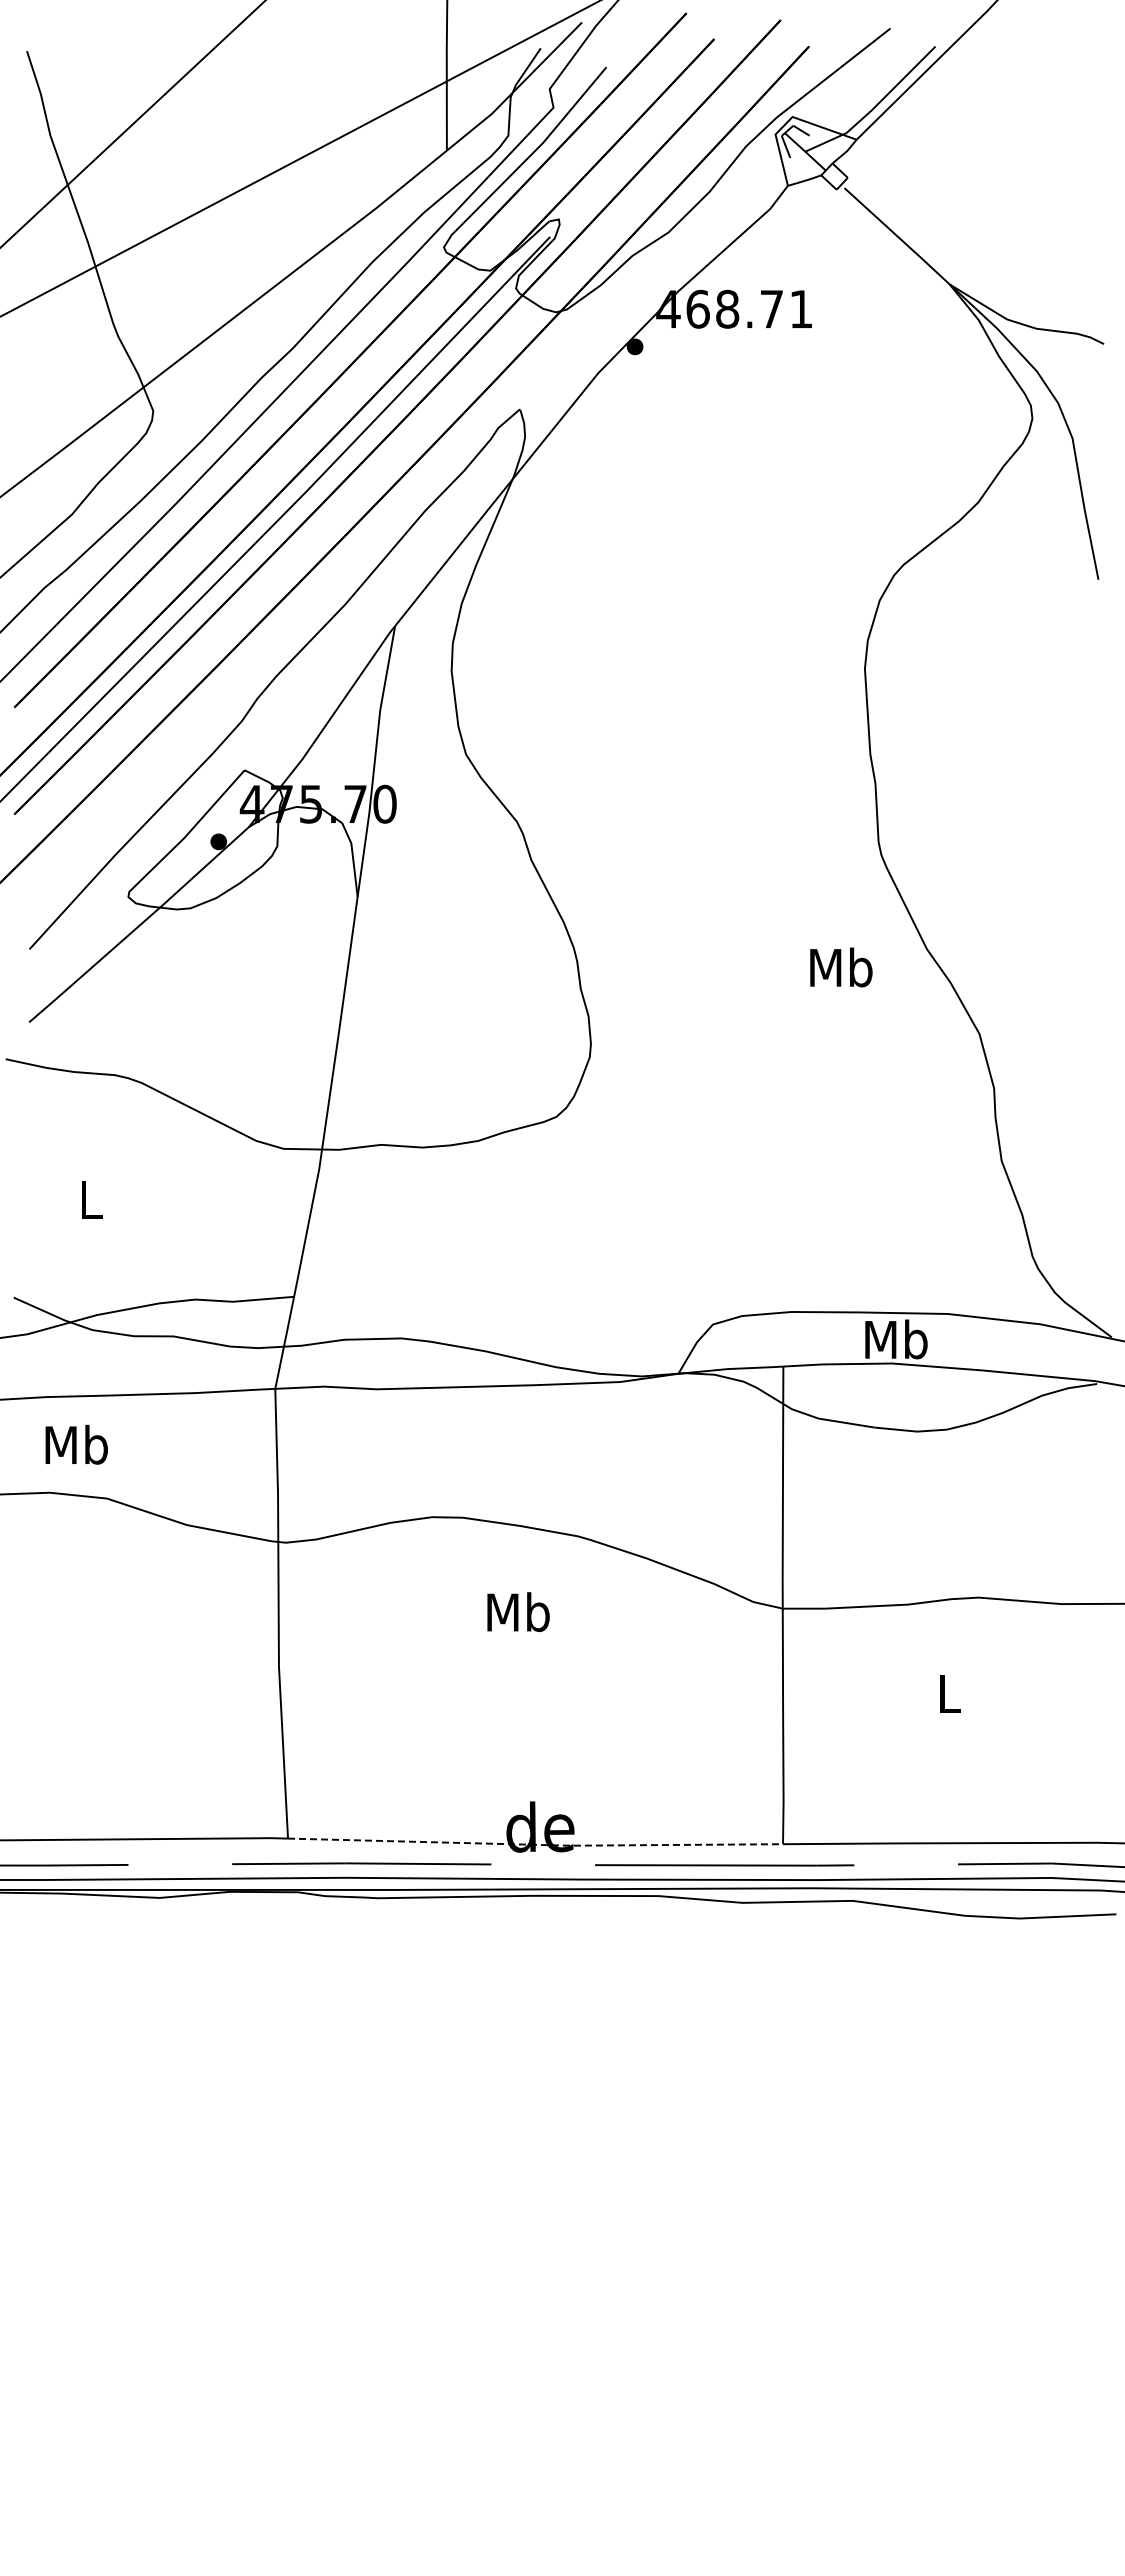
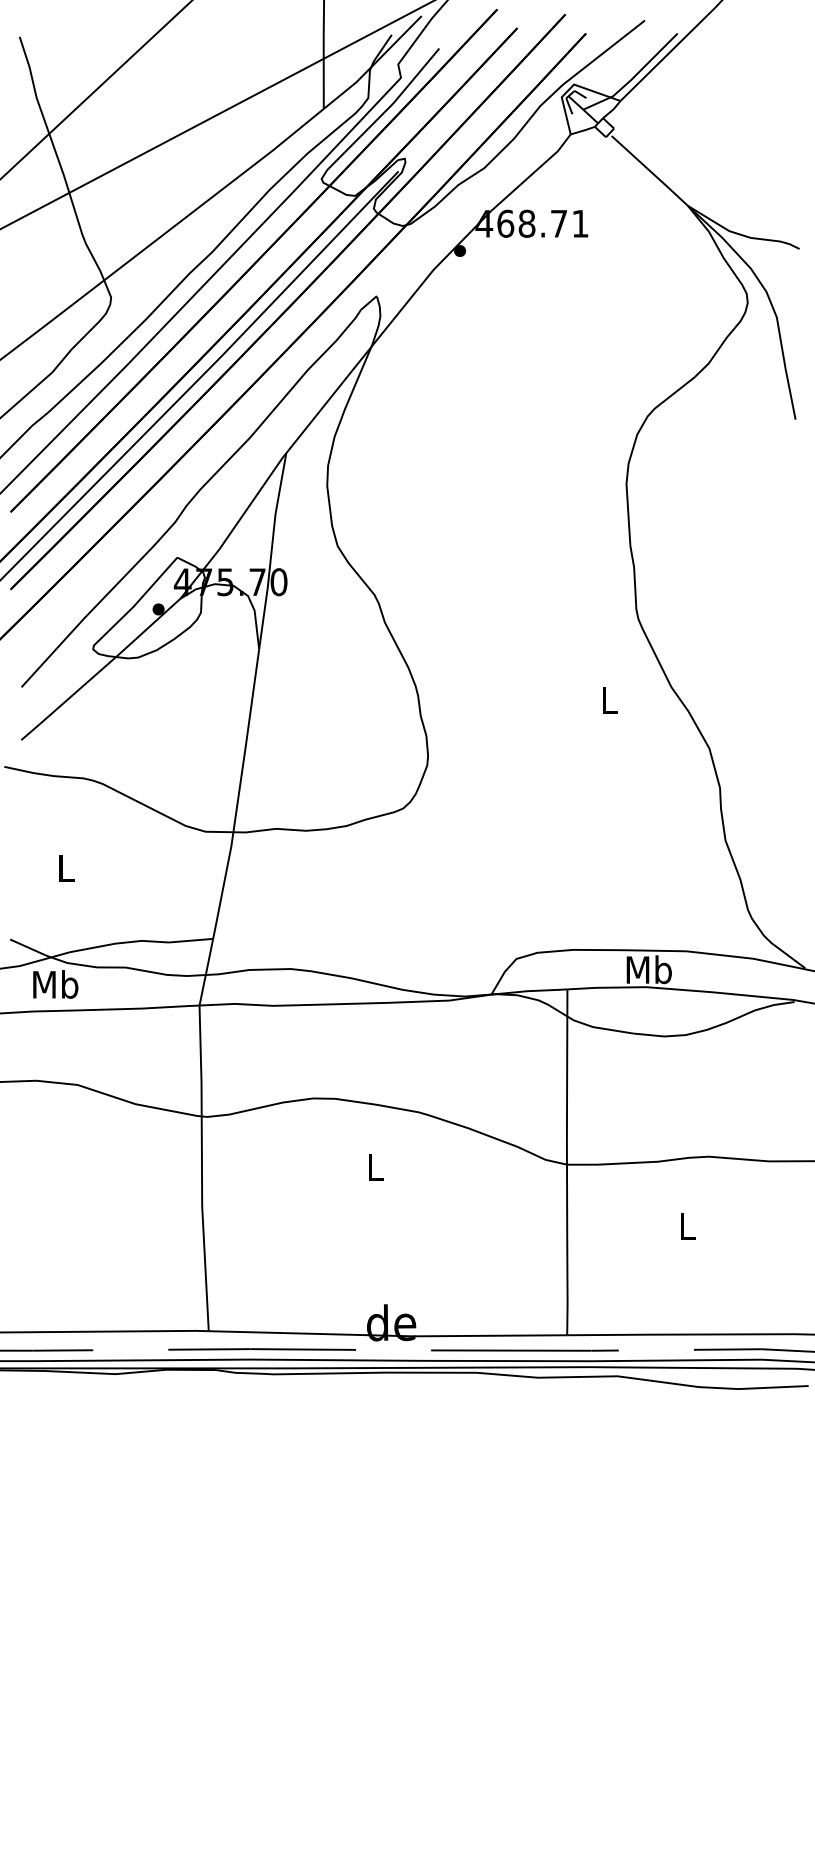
text: (841, 967) -> (609, 700), Mb -> L
text: (76, 1444) -> (55, 984), moved
text: (518, 1612) -> (375, 1167), Mb -> L
line: (536, 1844) -> (388, 1335), dashed -> solid

